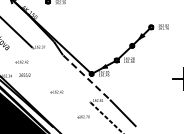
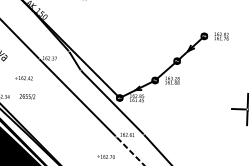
line: (61, 74) -> (78, 97), added
line: (86, 77) -> (112, 102), dashed -> solid
part: (56, 91) -> (70, 120), removed

